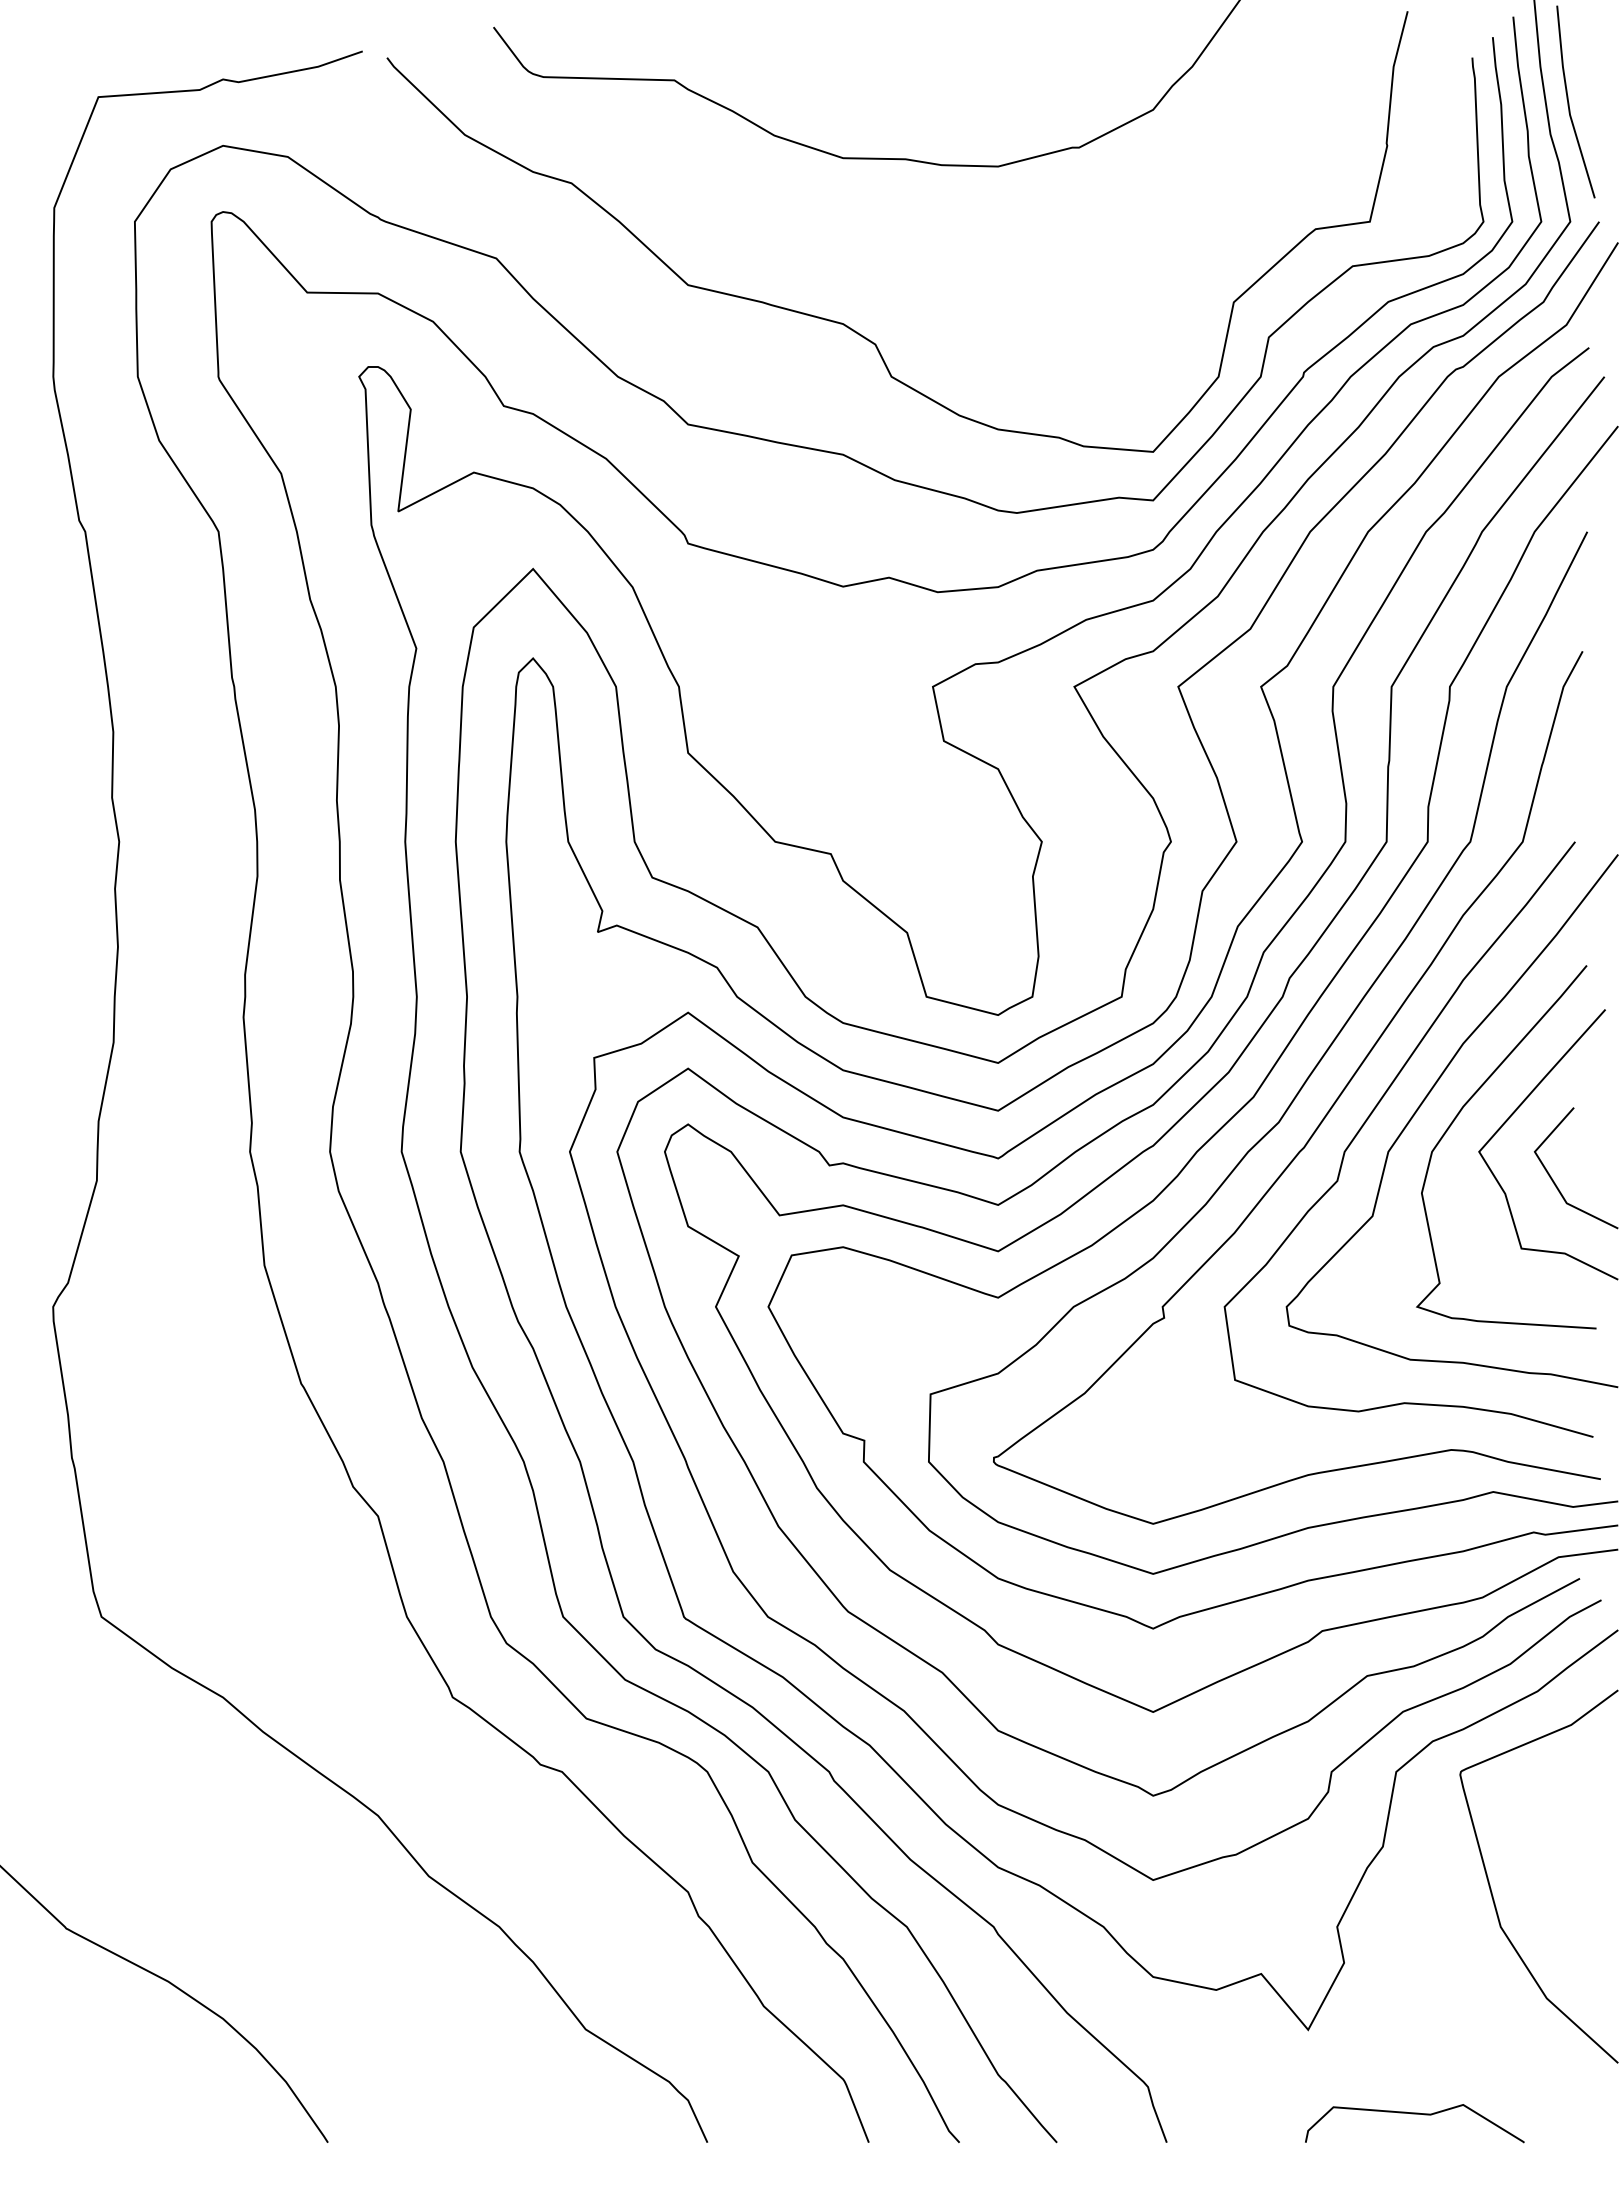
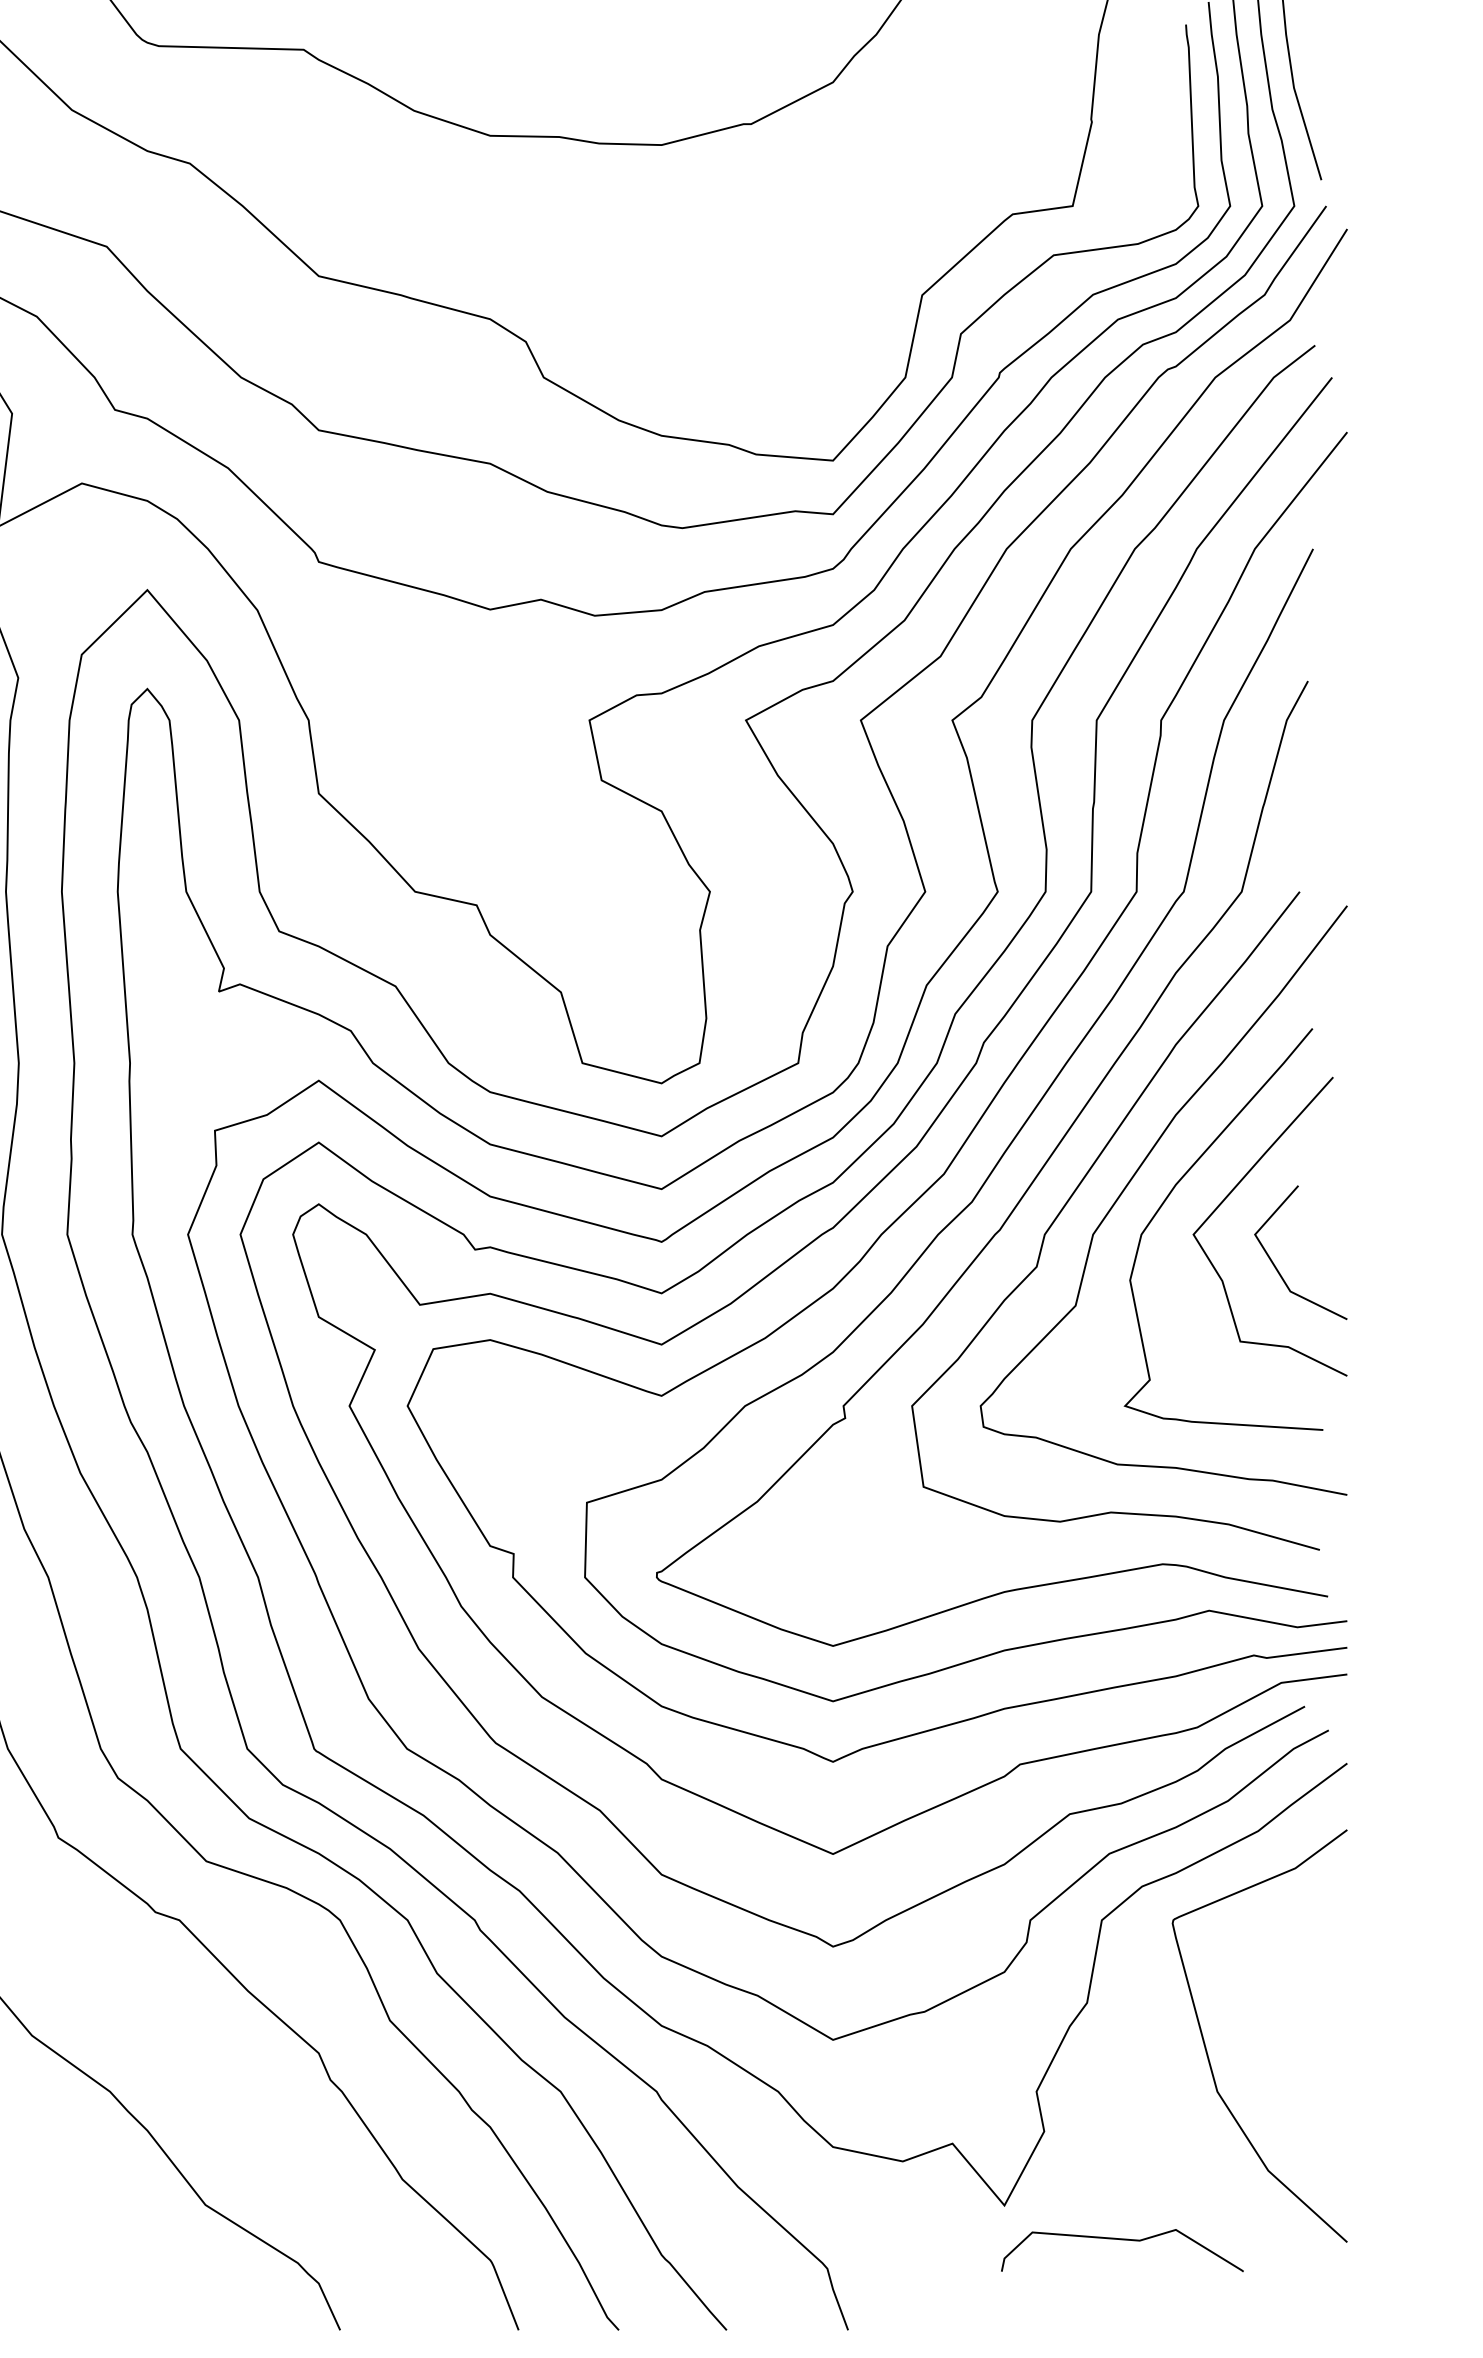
curve: (1414, 2114) -> (1122, 2240), moved

